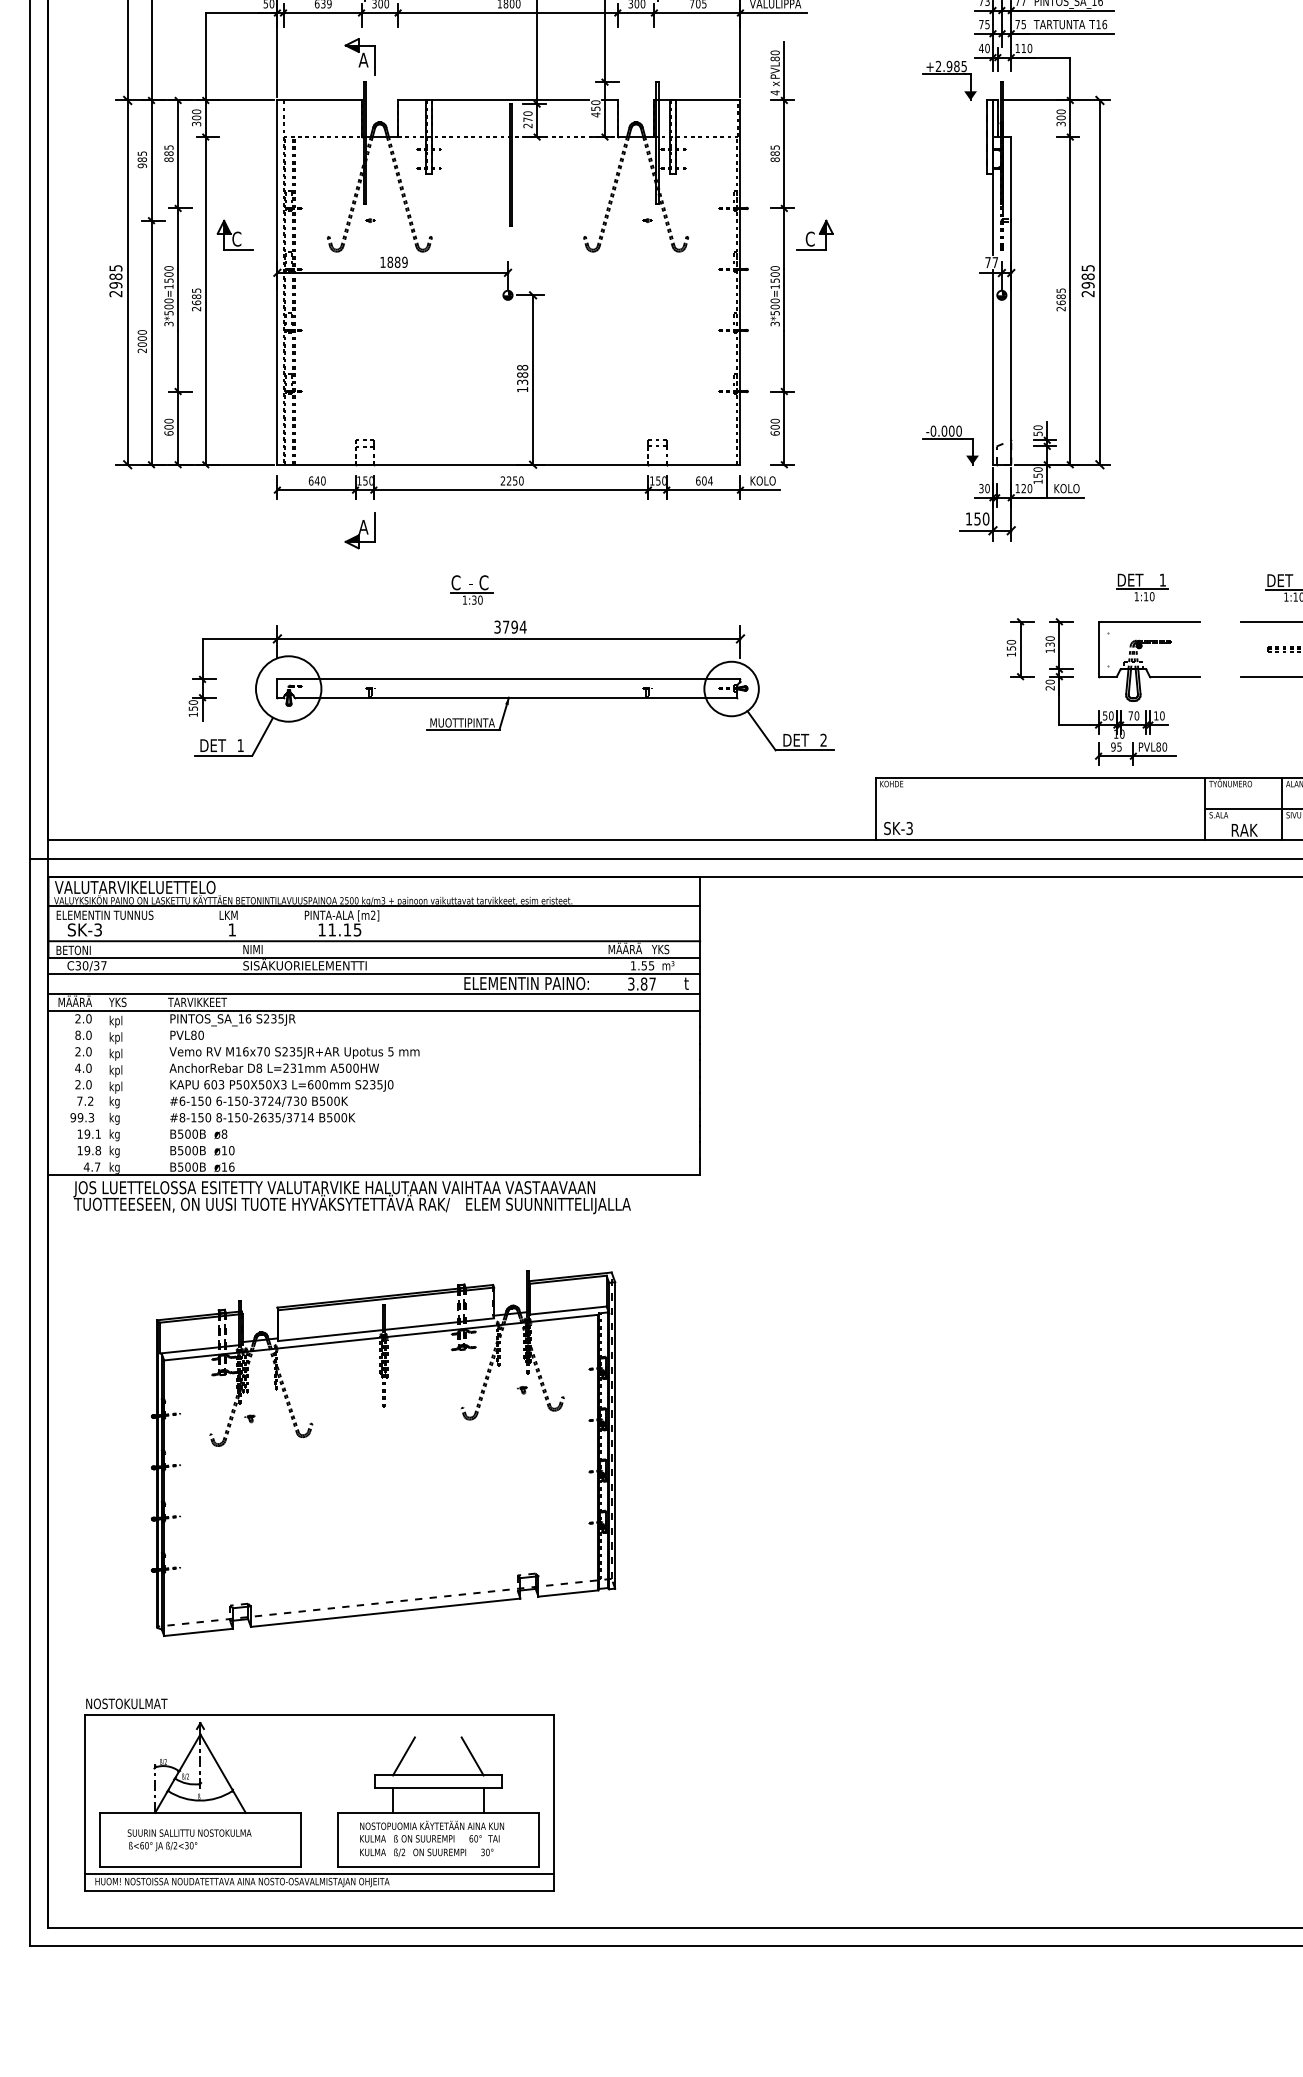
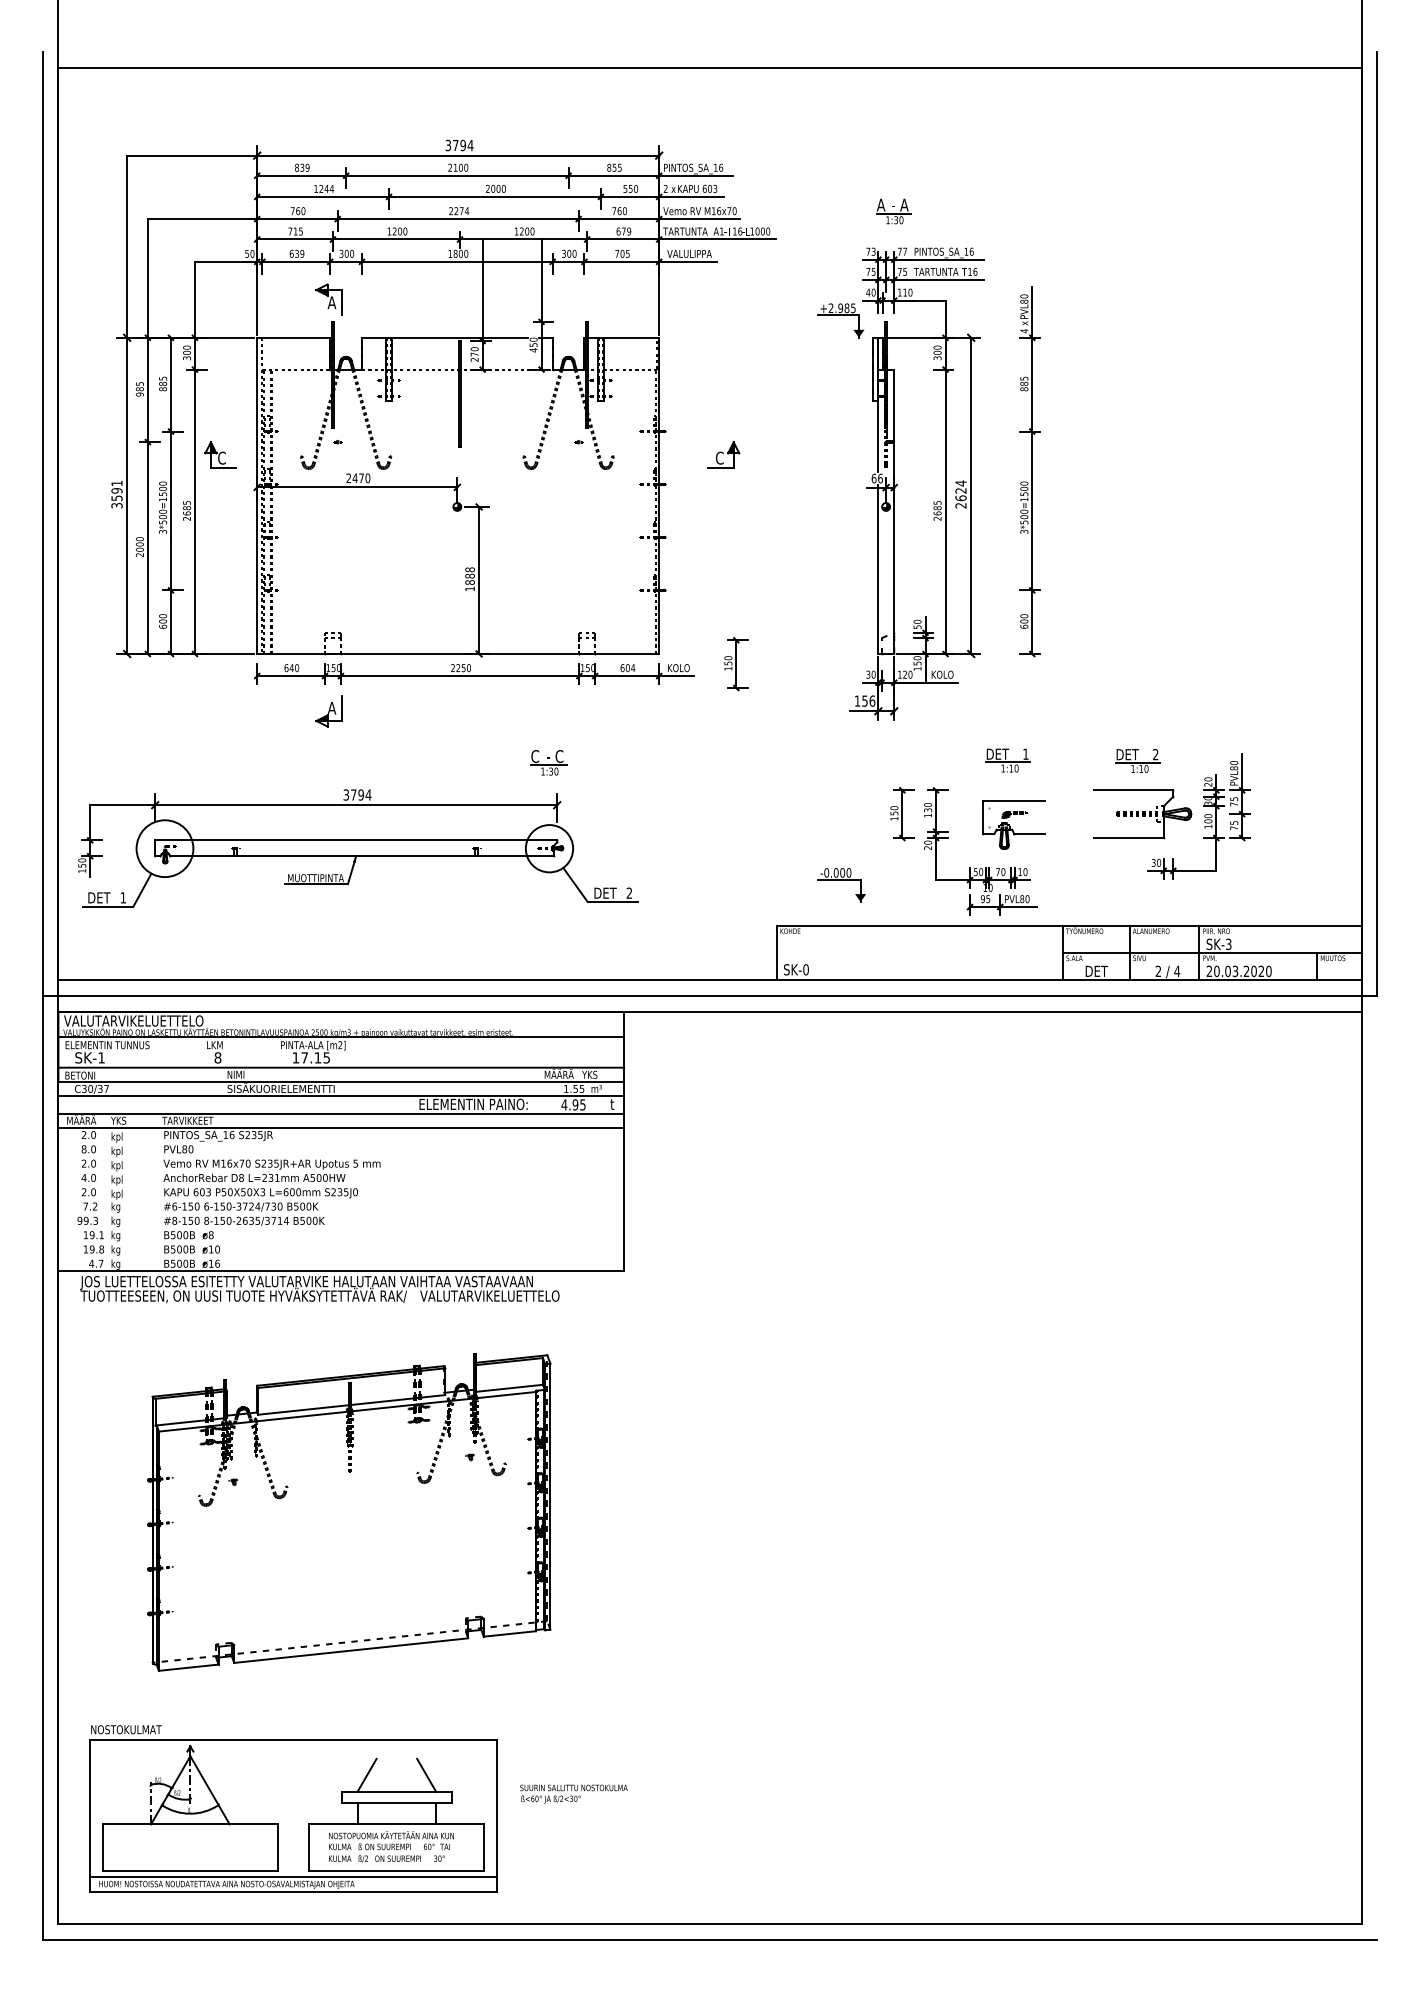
part: (781, 254) -> (1029, 471), moved
text: (394, 262) -> (358, 478), 1889 -> 2470
text: (990, 262) -> (876, 478), 77 -> 66
text: (1087, 276) -> (960, 490), 2985 -> 2624
text: (115, 280) -> (116, 494), 2985 -> 3591
text: (521, 382) -> (469, 582), 1388 -> 1888
part: (950, 445) -> (841, 885), moved
part: (829, 476) -> (736, 664), added
text: (986, 518) -> (872, 700), 150 -> 156
part: (471, 589) -> (548, 762), moved
part: (1148, 661) -> (1013, 824), size x0.7
part: (511, 688) -> (358, 848), moved
text: (909, 828) -> (805, 969), SK-3 -> SK-0
text: (1245, 829) -> (1097, 970), RAK -> DET
text: (98, 929) -> (101, 1057), SK-3 -> SK-1
text: (231, 929) -> (217, 1057), 1 -> 8
text: (331, 929) -> (304, 1057), 11.15 -> 17.15
text: (641, 983) -> (573, 1104), 3.87 -> 4.95
text: (547, 1205) -> (491, 1297), ELEM SUUNNITTELIJALLA -> VALUTARVIKELUETTELO
text: (189, 1839) -> (573, 1793), moved

